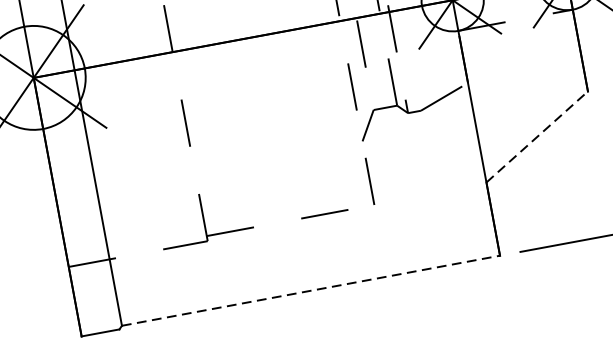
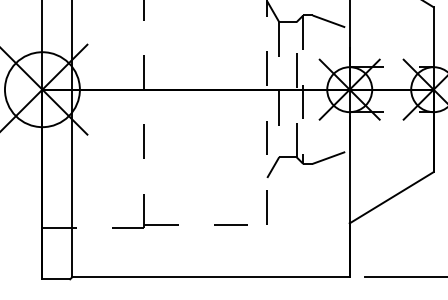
line: (538, 136) -> (392, 197), dashed -> solid
line: (311, 291) -> (211, 277), dashed -> solid

